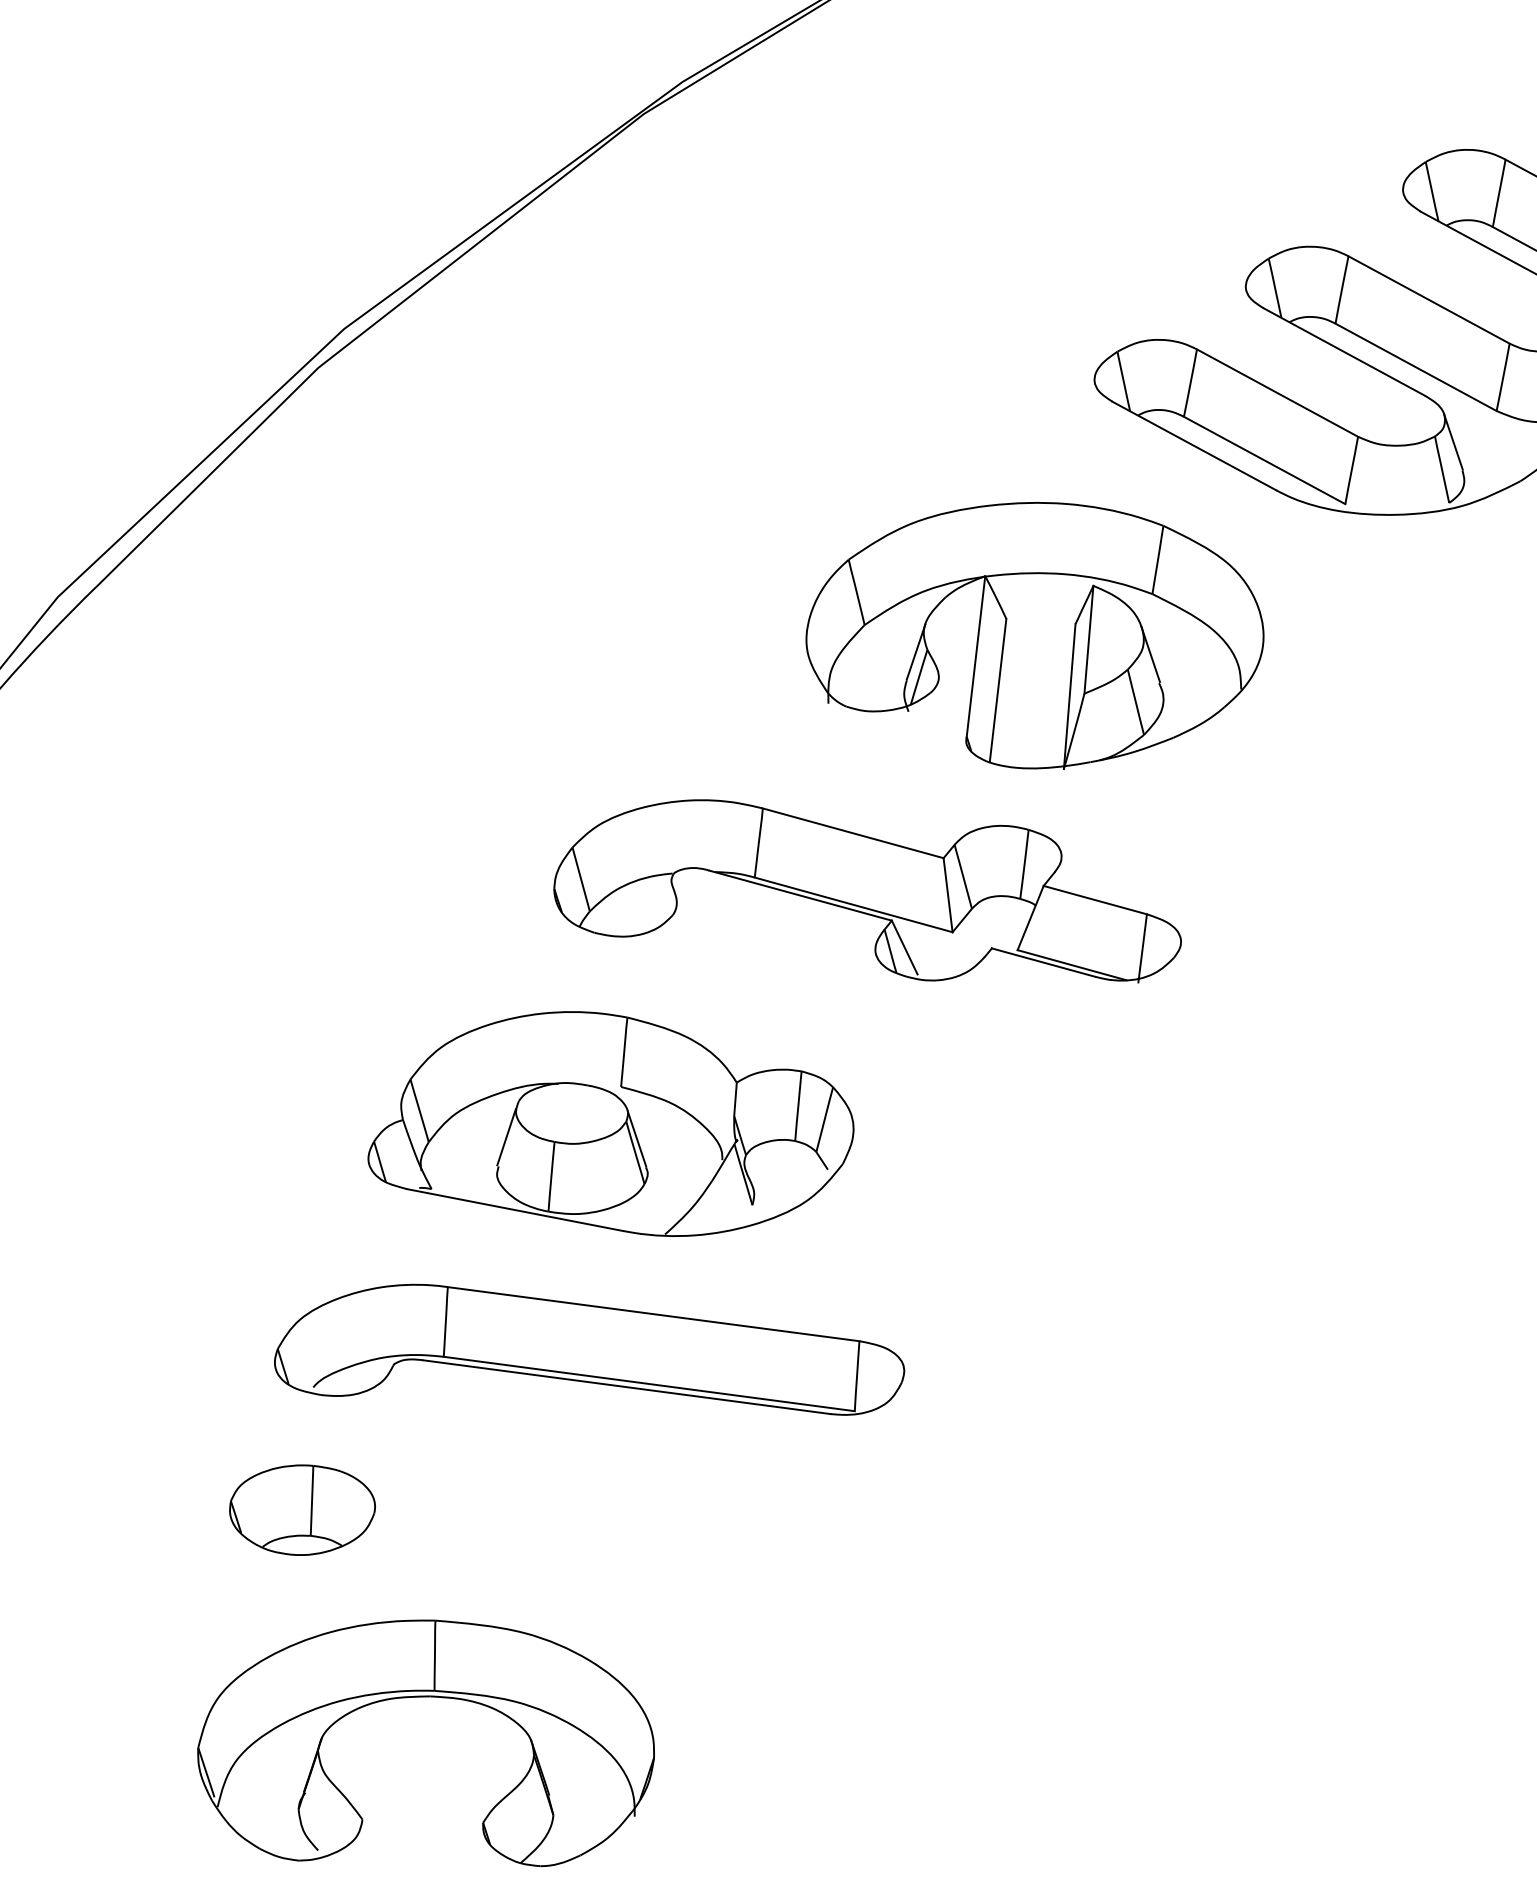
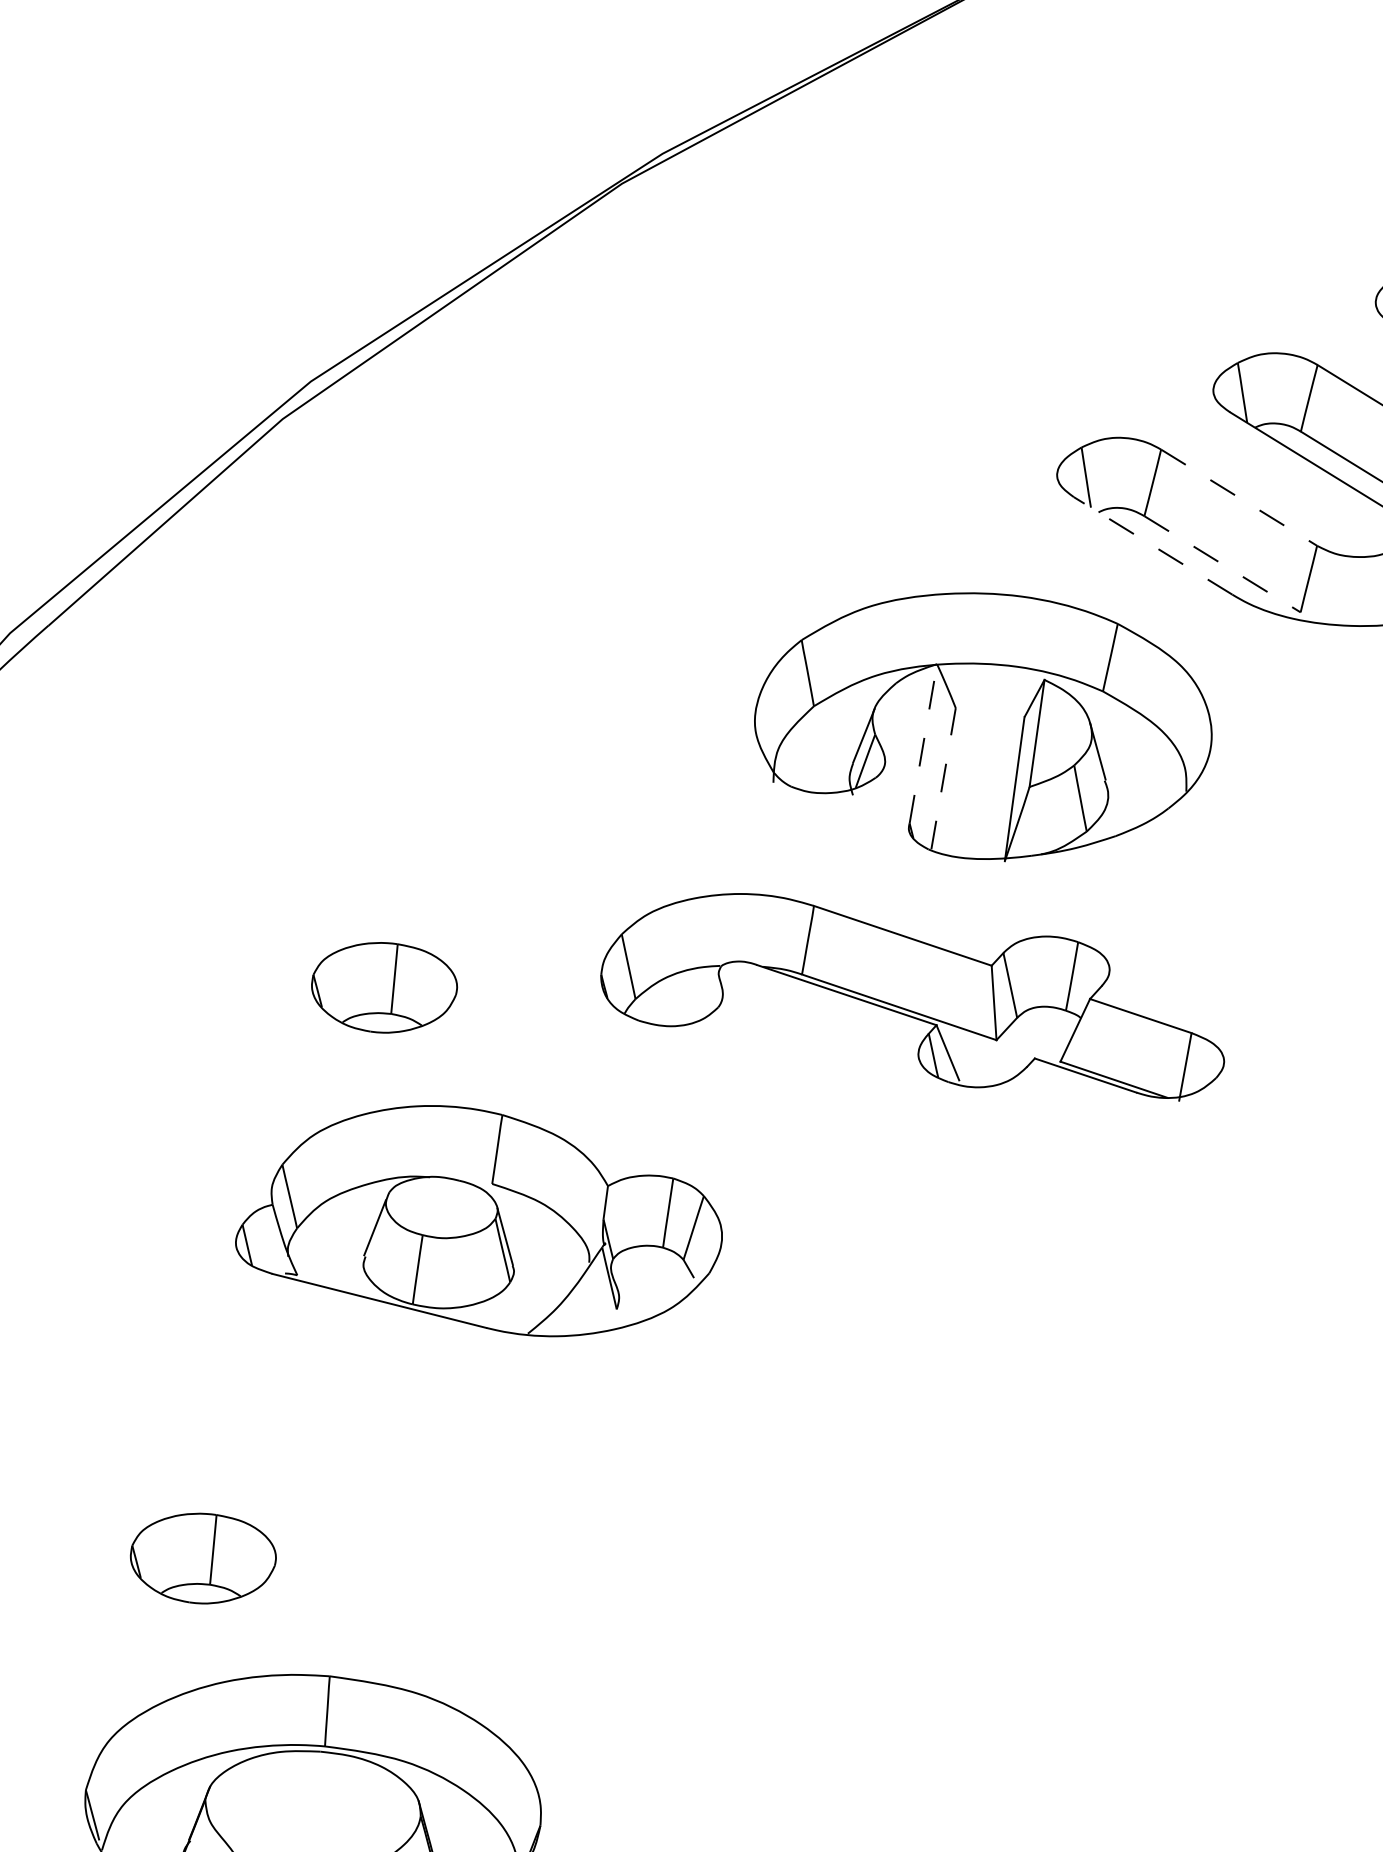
line: (1277, 393) -> (1239, 498), solid -> dashed
line: (1193, 445) -> (1152, 545), solid -> dashed
line: (1264, 460) -> (1222, 564), solid -> dashed
line: (976, 656) -> (923, 743), solid -> dashed
line: (998, 690) -> (943, 779), solid -> dashed
part: (867, 891) -> (913, 994), moved
part: (451, 929) -> (384, 987), added
part: (610, 1123) -> (479, 1219), moved
part: (589, 1349) -> (498, 1414), removed

